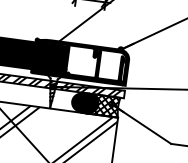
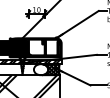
fill: (84, 102) -> (40, 69), removed

